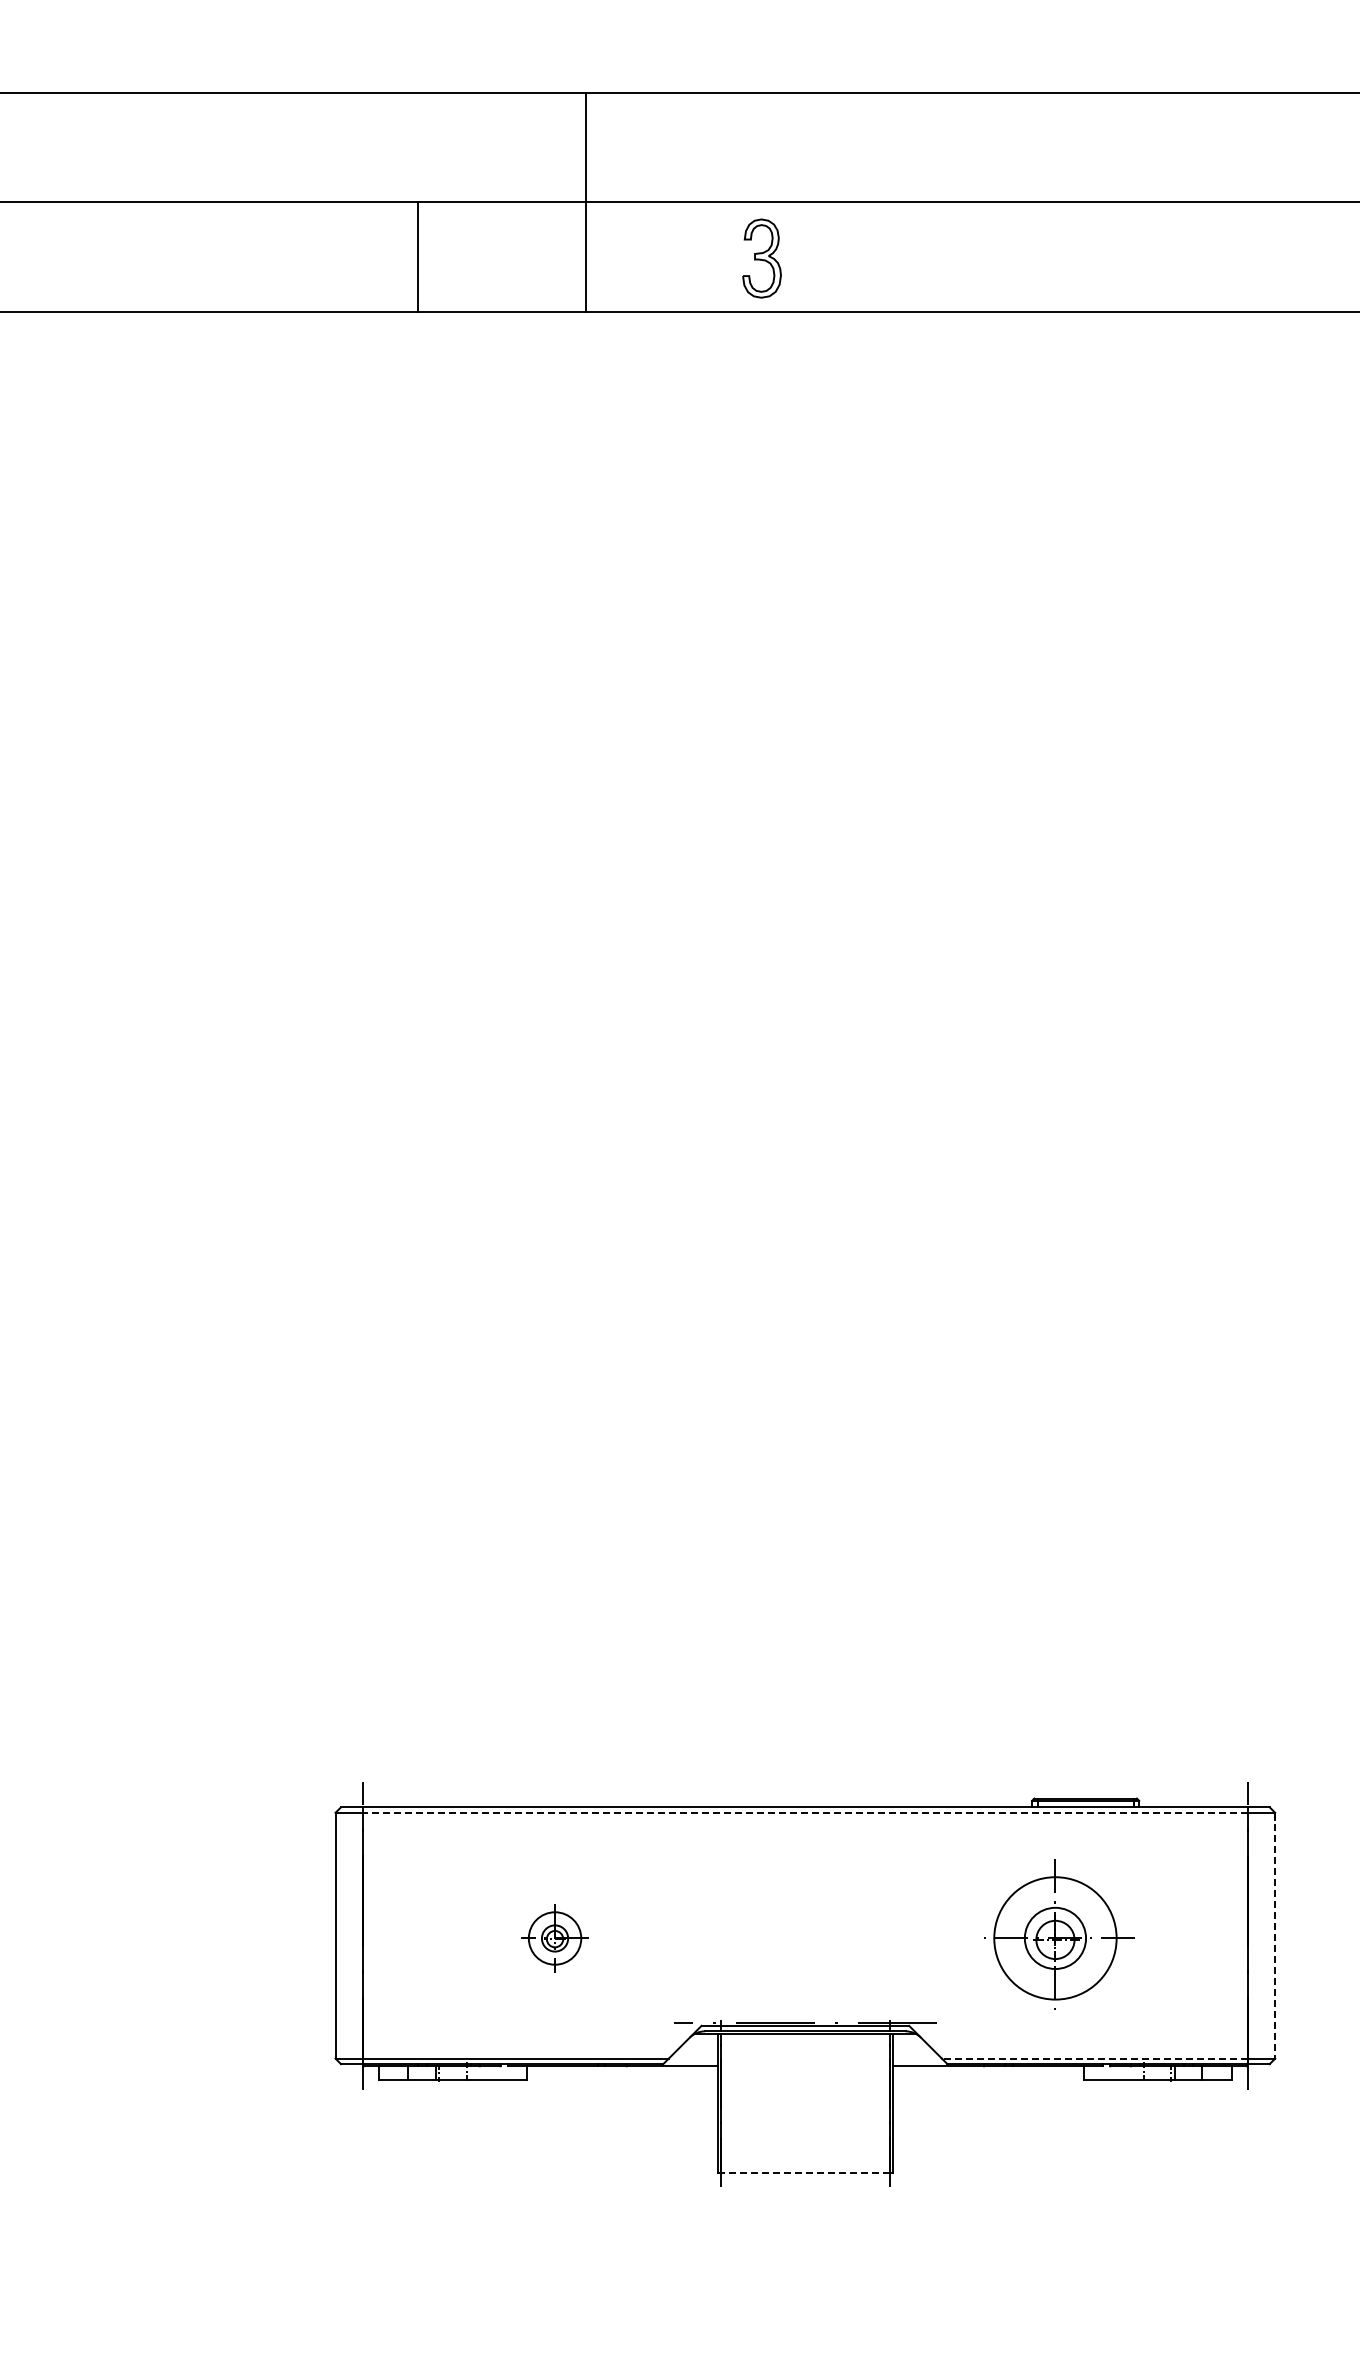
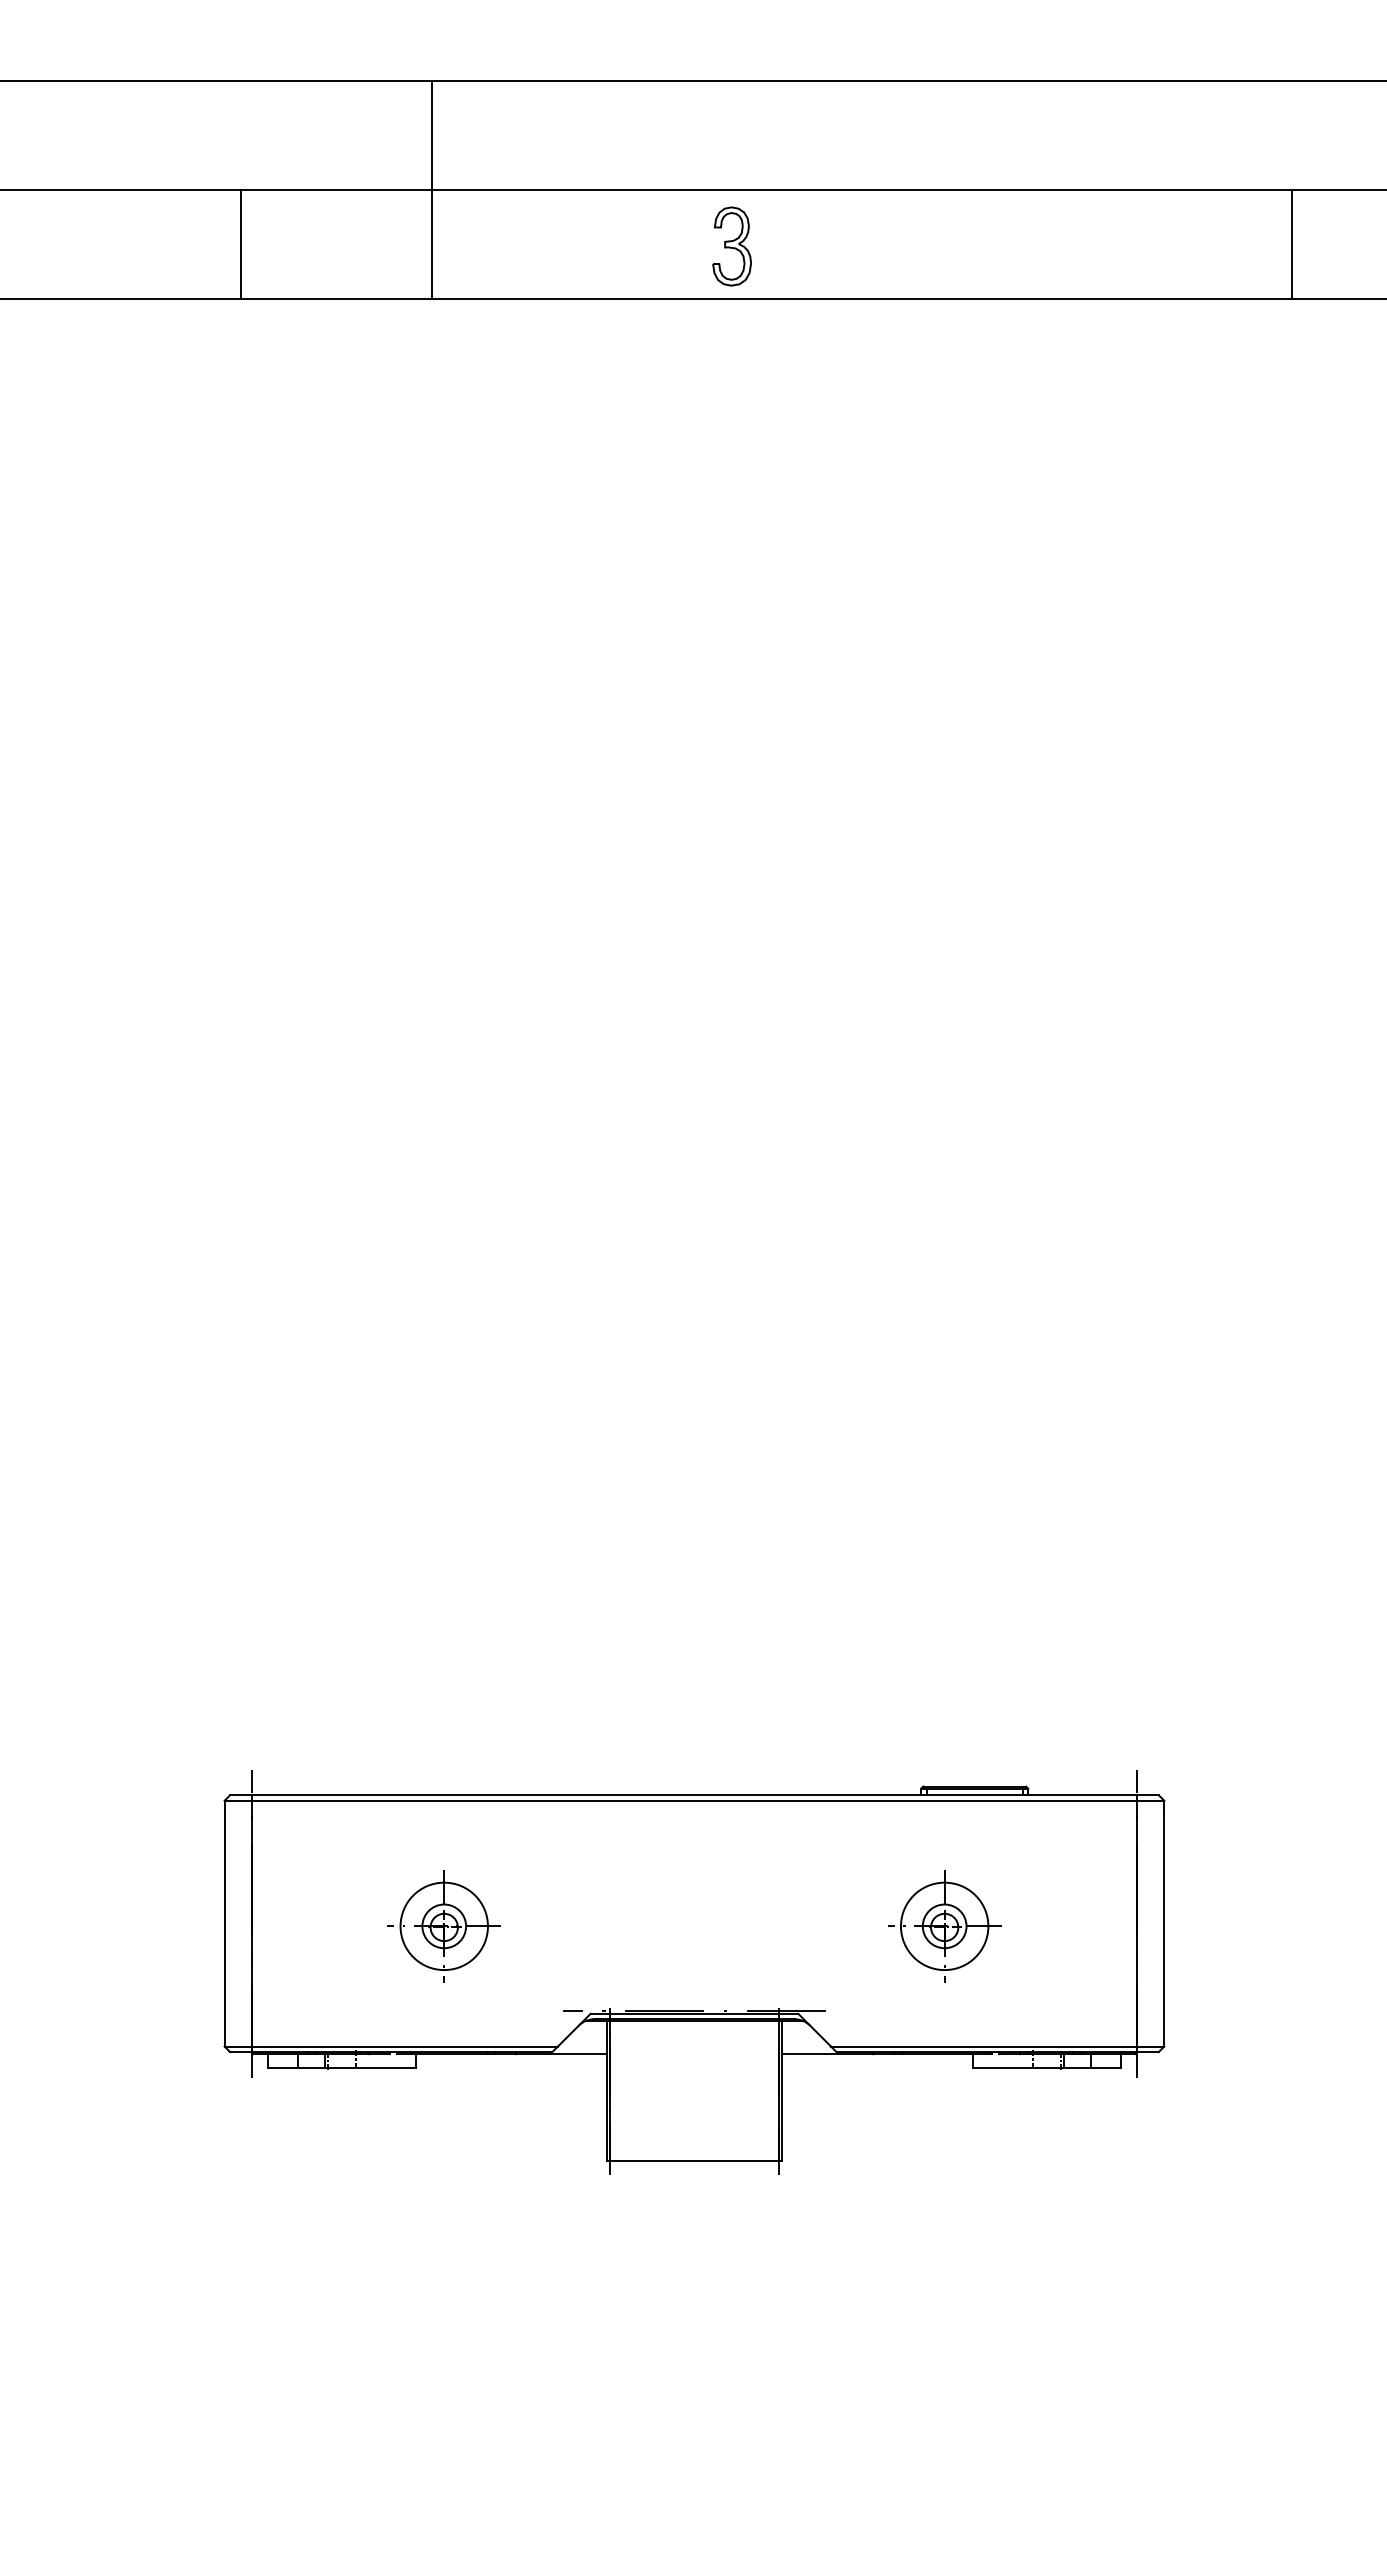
line: (585, 201) -> (431, 189), moved
line: (417, 256) -> (240, 244), moved
part: (761, 258) -> (731, 246), moved
line: (805, 1812) -> (694, 1800), dashed -> solid
line: (1275, 1935) -> (1164, 1923), dashed -> solid
part: (554, 1938) -> (443, 1926), size x1.67
part: (1055, 1938) -> (944, 1926), size x0.71
line: (1095, 2058) -> (984, 2046), dashed -> solid
line: (804, 2172) -> (693, 2160), dashed -> solid

